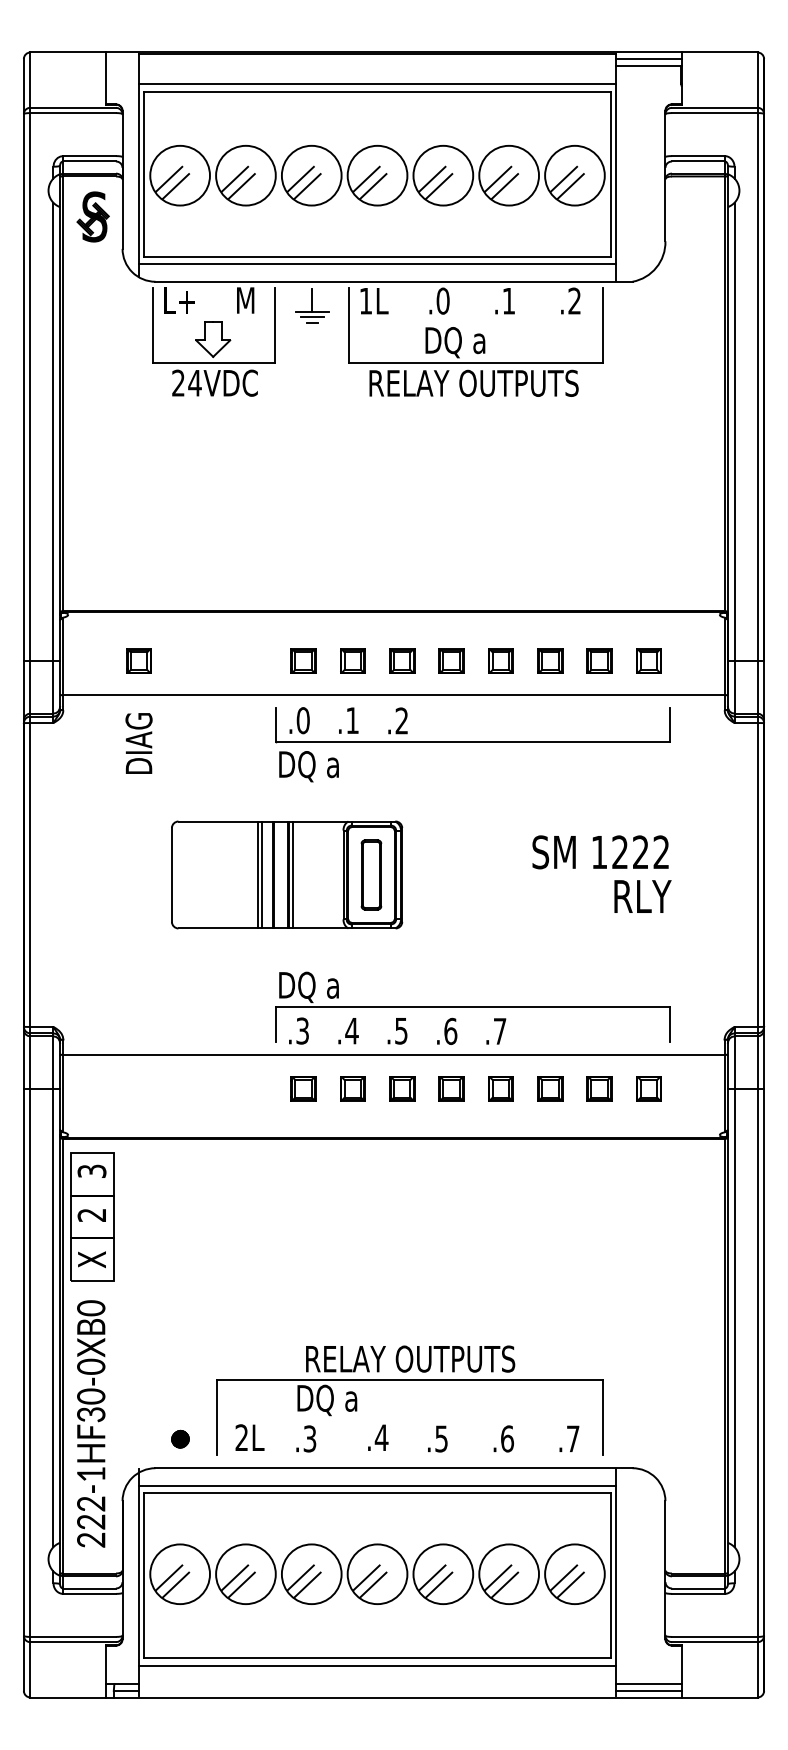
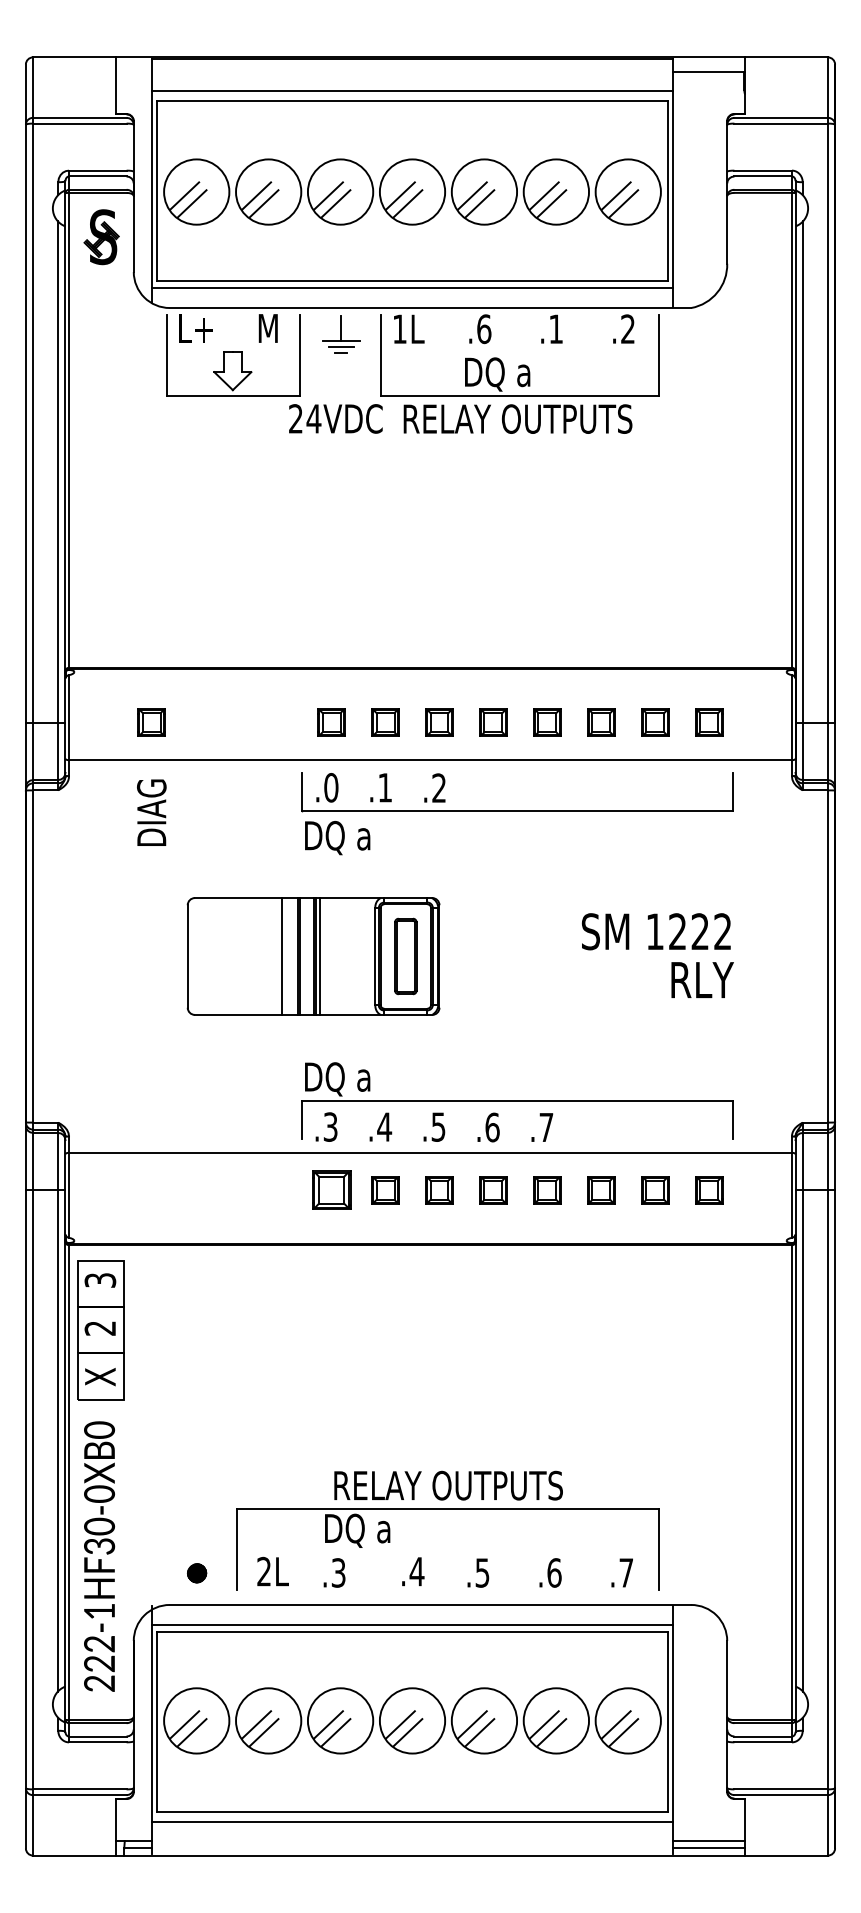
line: (649, 58) -> (709, 64), removed
text: (443, 300) -> (484, 328), .0 -> .6
text: (214, 382) -> (335, 418), moved
line: (261, 875) -> (285, 956), removed
part: (303, 1089) -> (331, 1190), size x1.4

